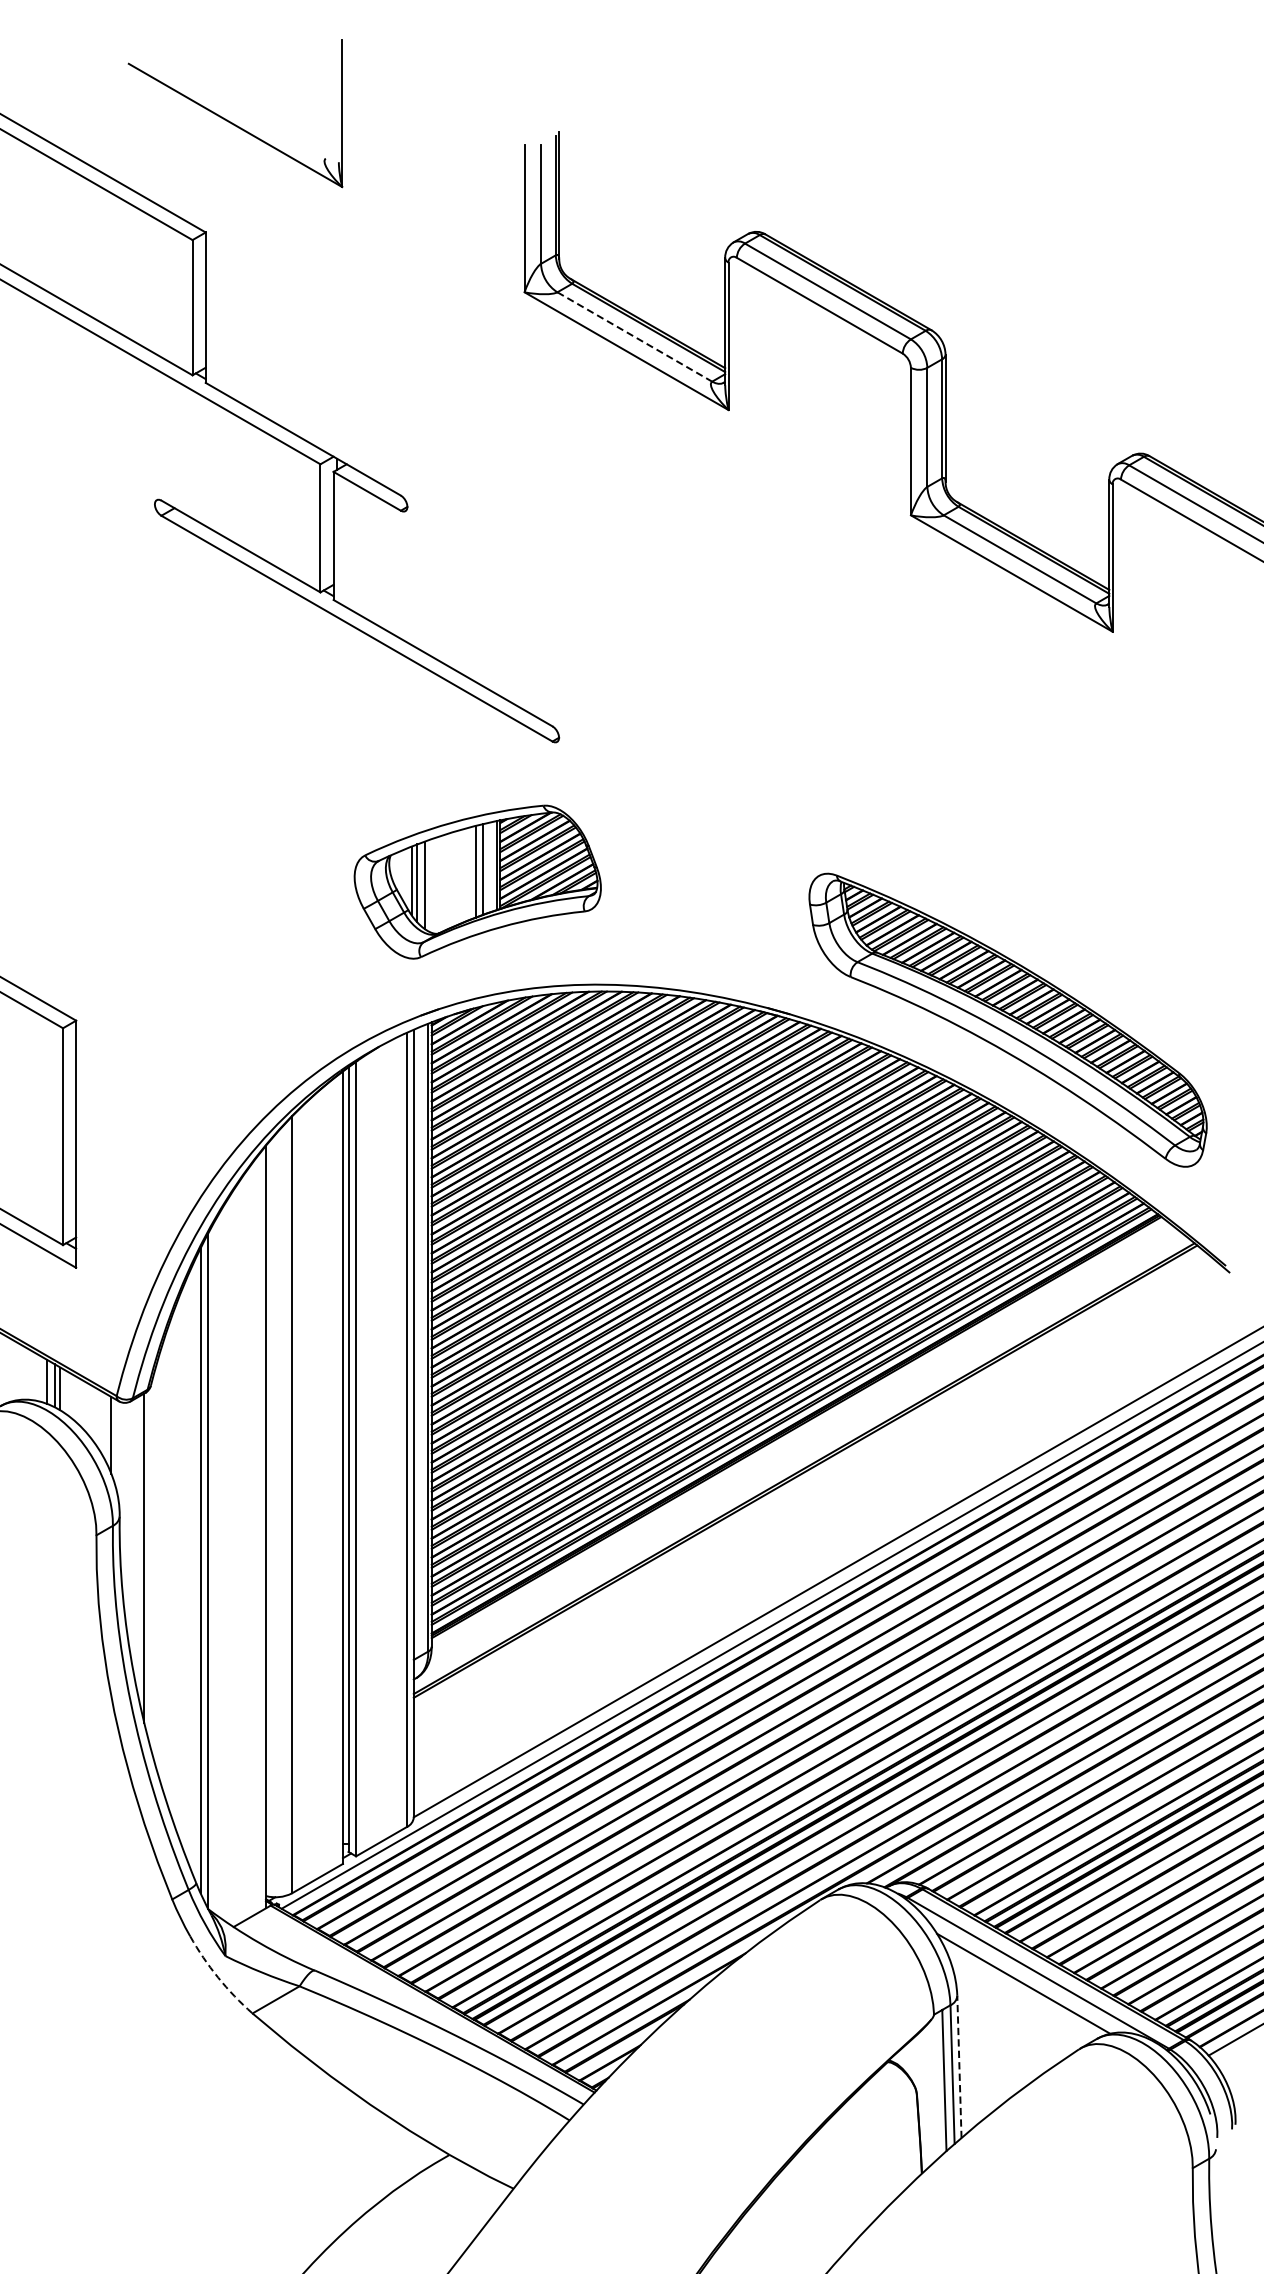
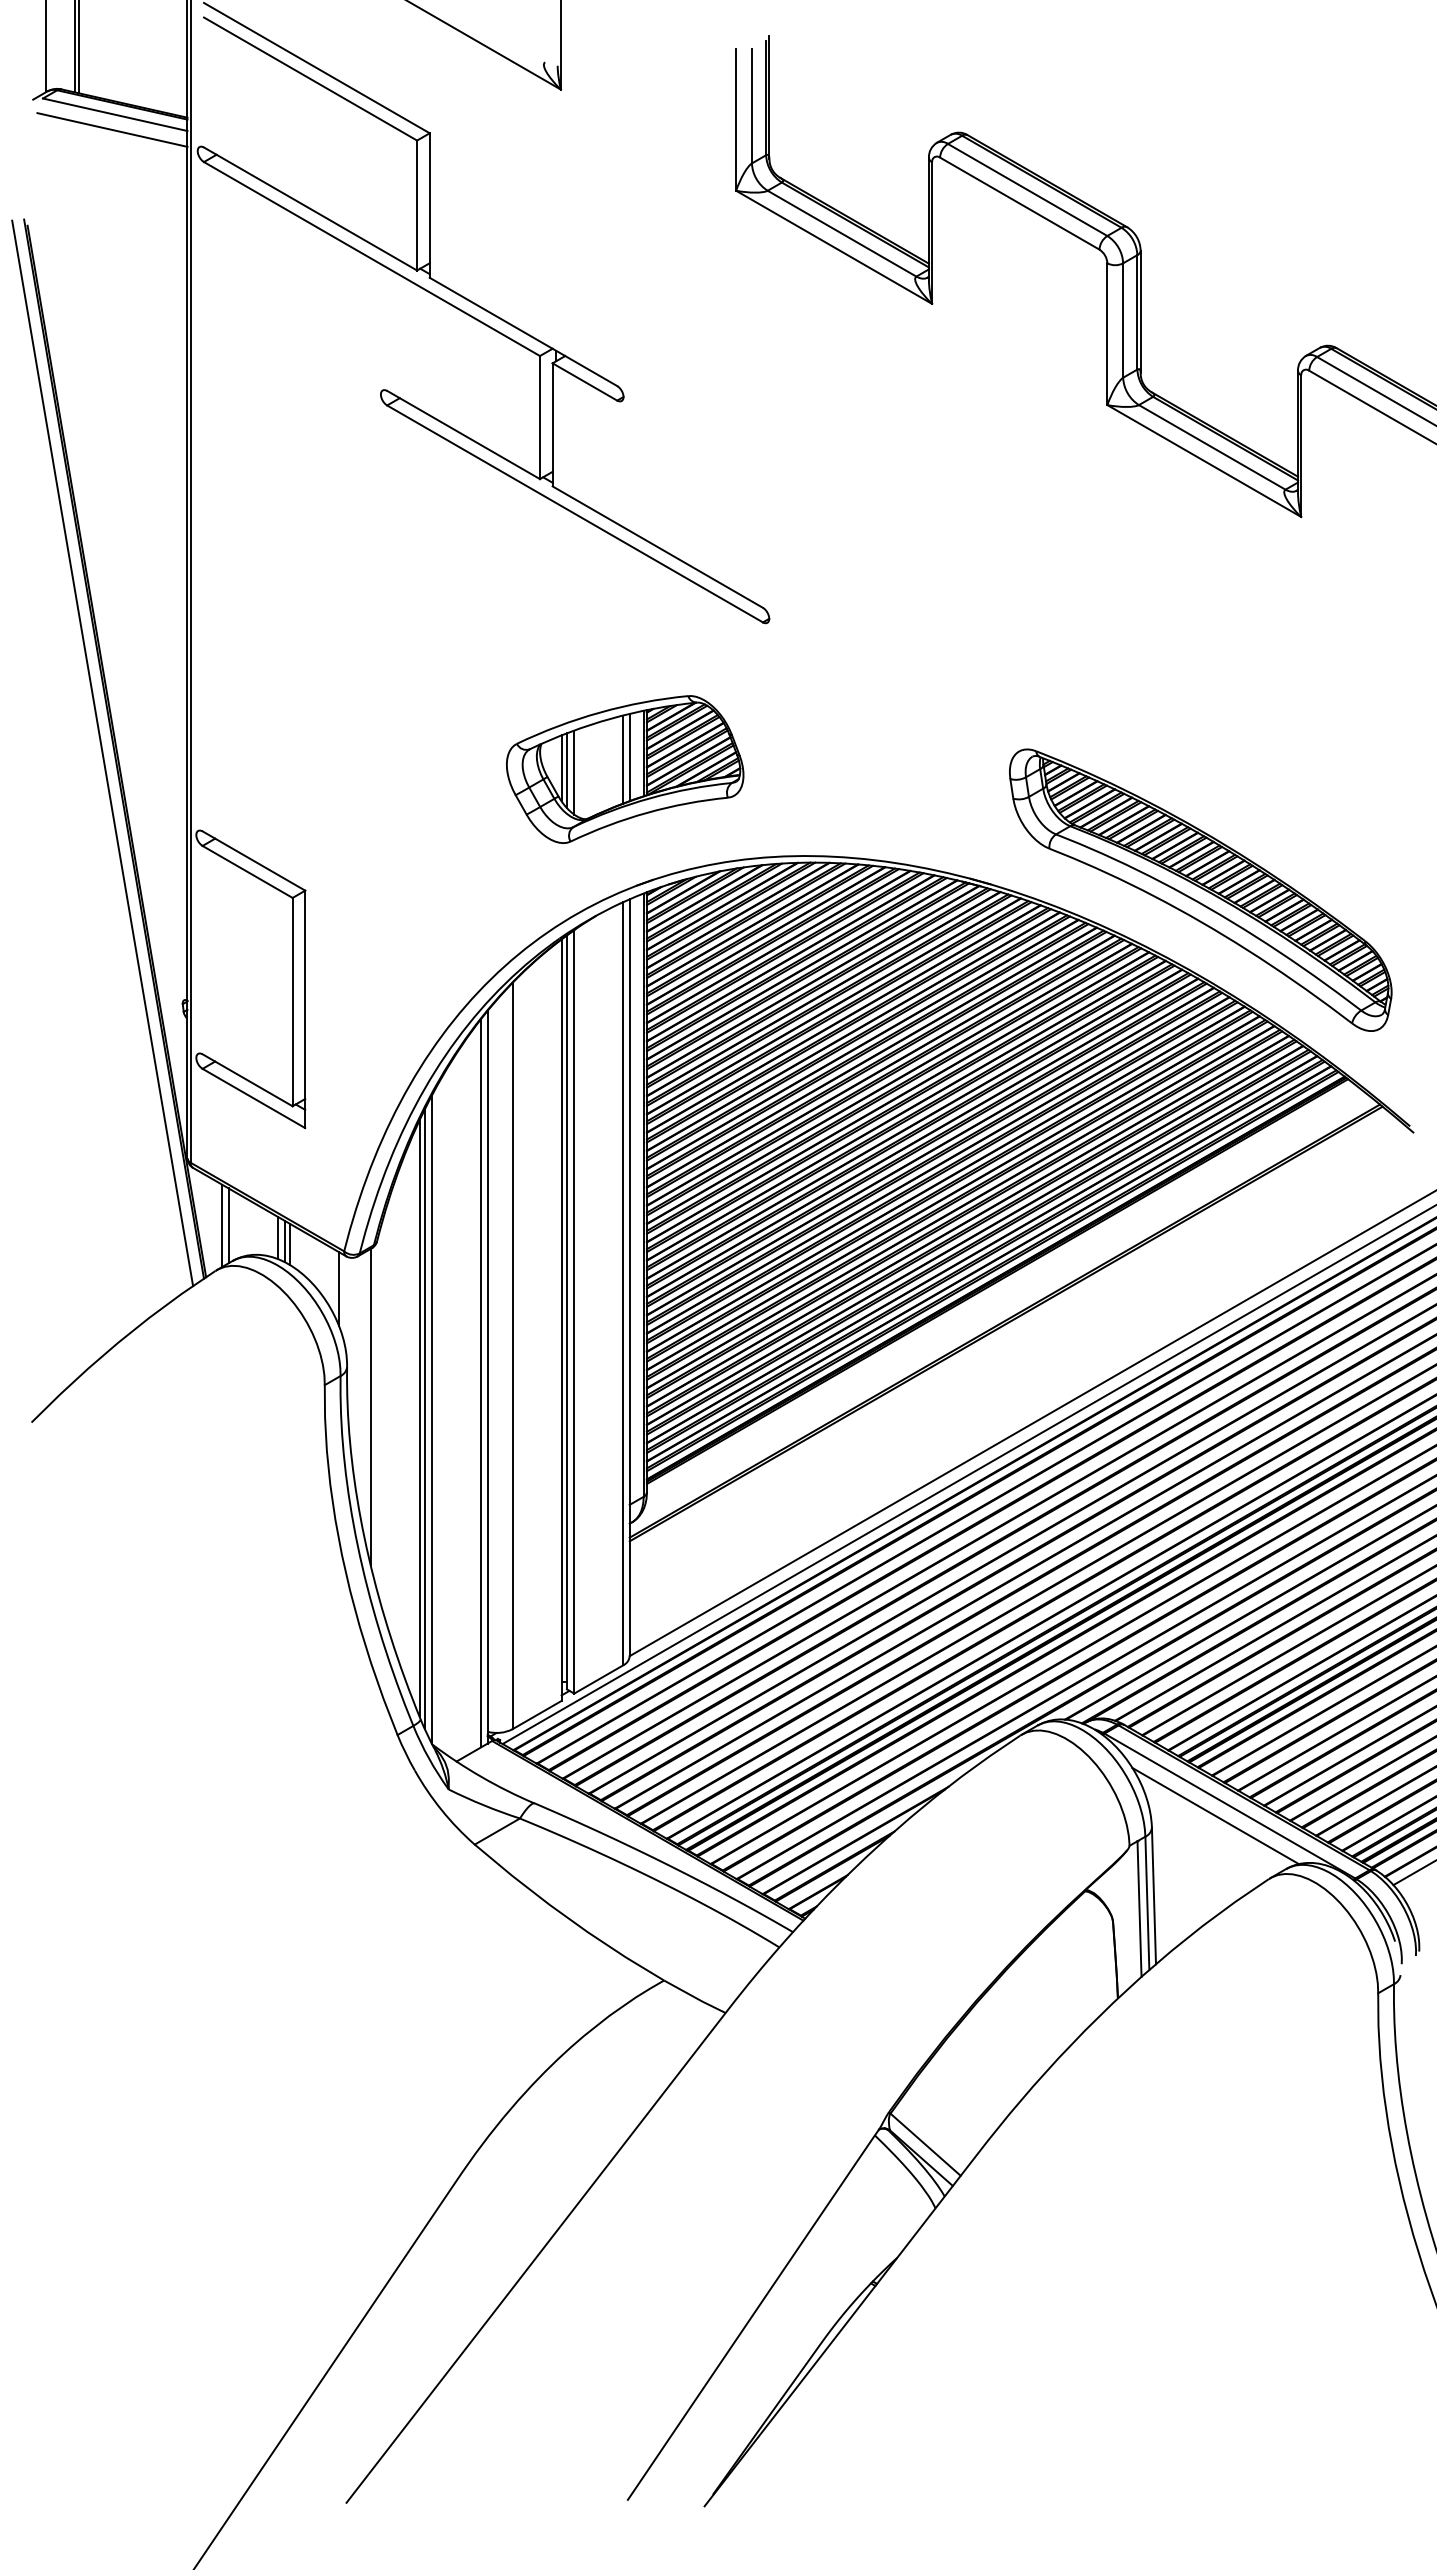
line: (635, 336) -> (842, 233), dashed -> solid
part: (478, 882) -> (625, 769), moved
line: (259, 1533) -> (481, 1383), added
line: (195, 1570) -> (419, 1418), added
arc: (217, 1977) -> (441, 1810), dashed -> solid
line: (958, 2066) -> (1153, 1895), dashed -> solid

